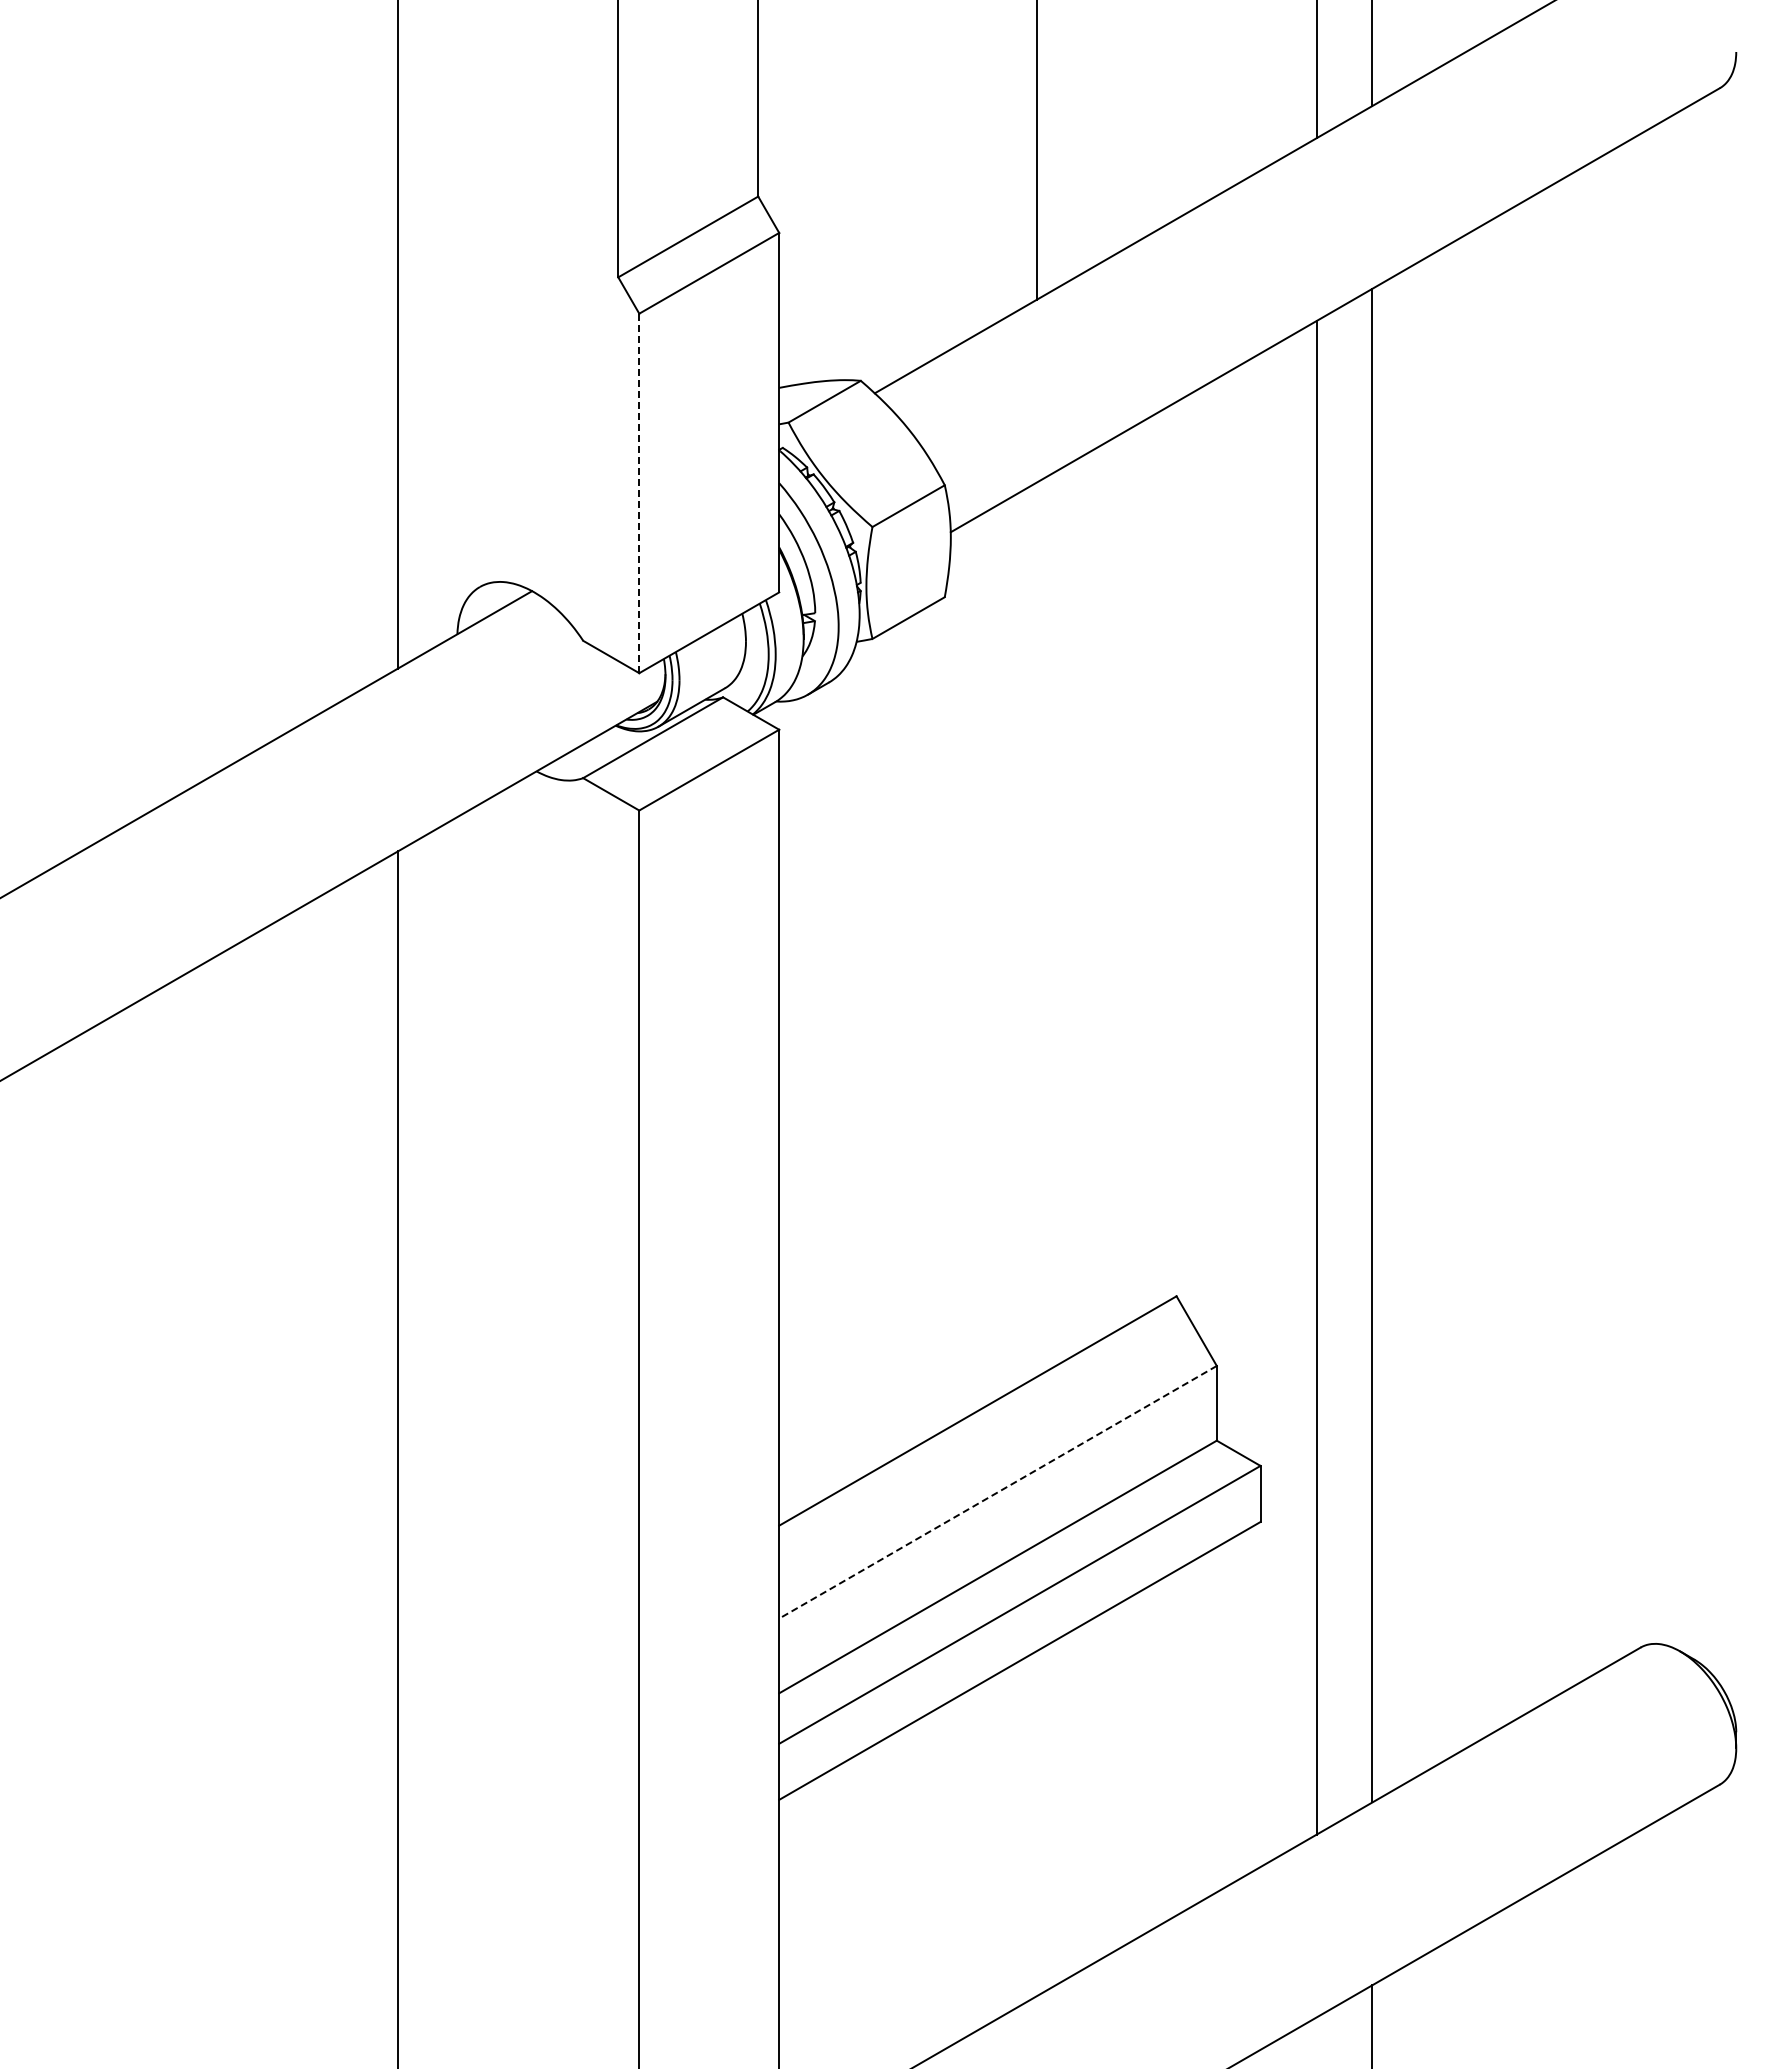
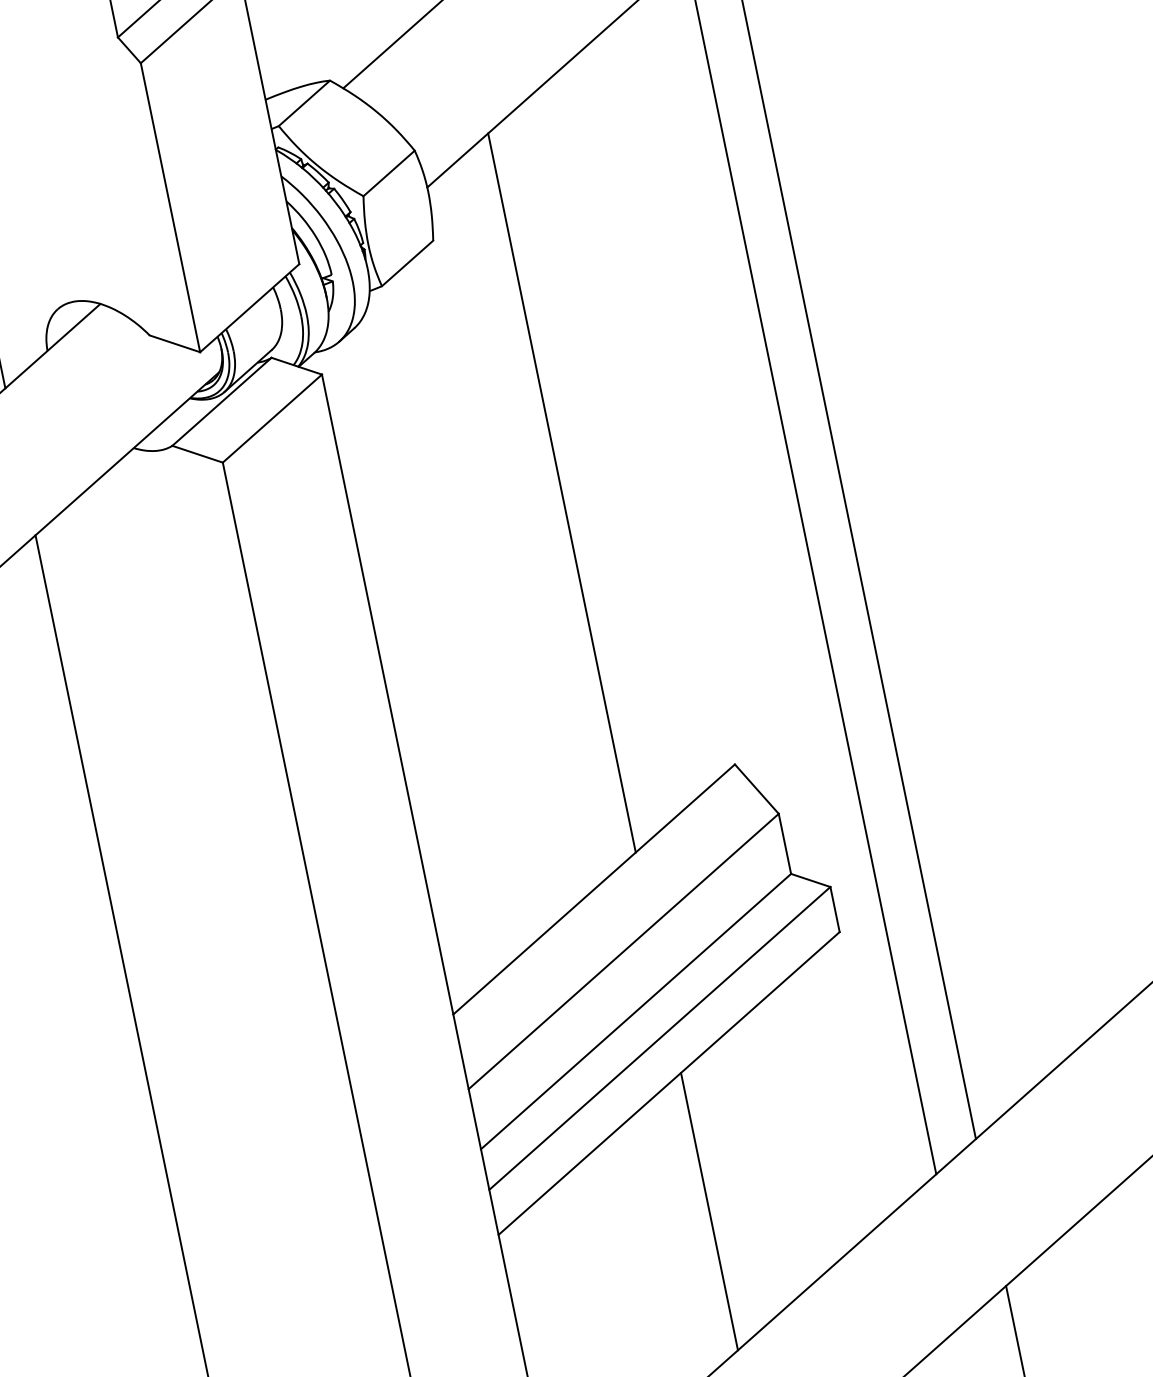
line: (639, 493) -> (170, 207), dashed -> solid
line: (1036, 929) -> (561, 492), added
line: (998, 1492) -> (624, 951), dashed -> solid
line: (1036, 1823) -> (709, 1211), added

